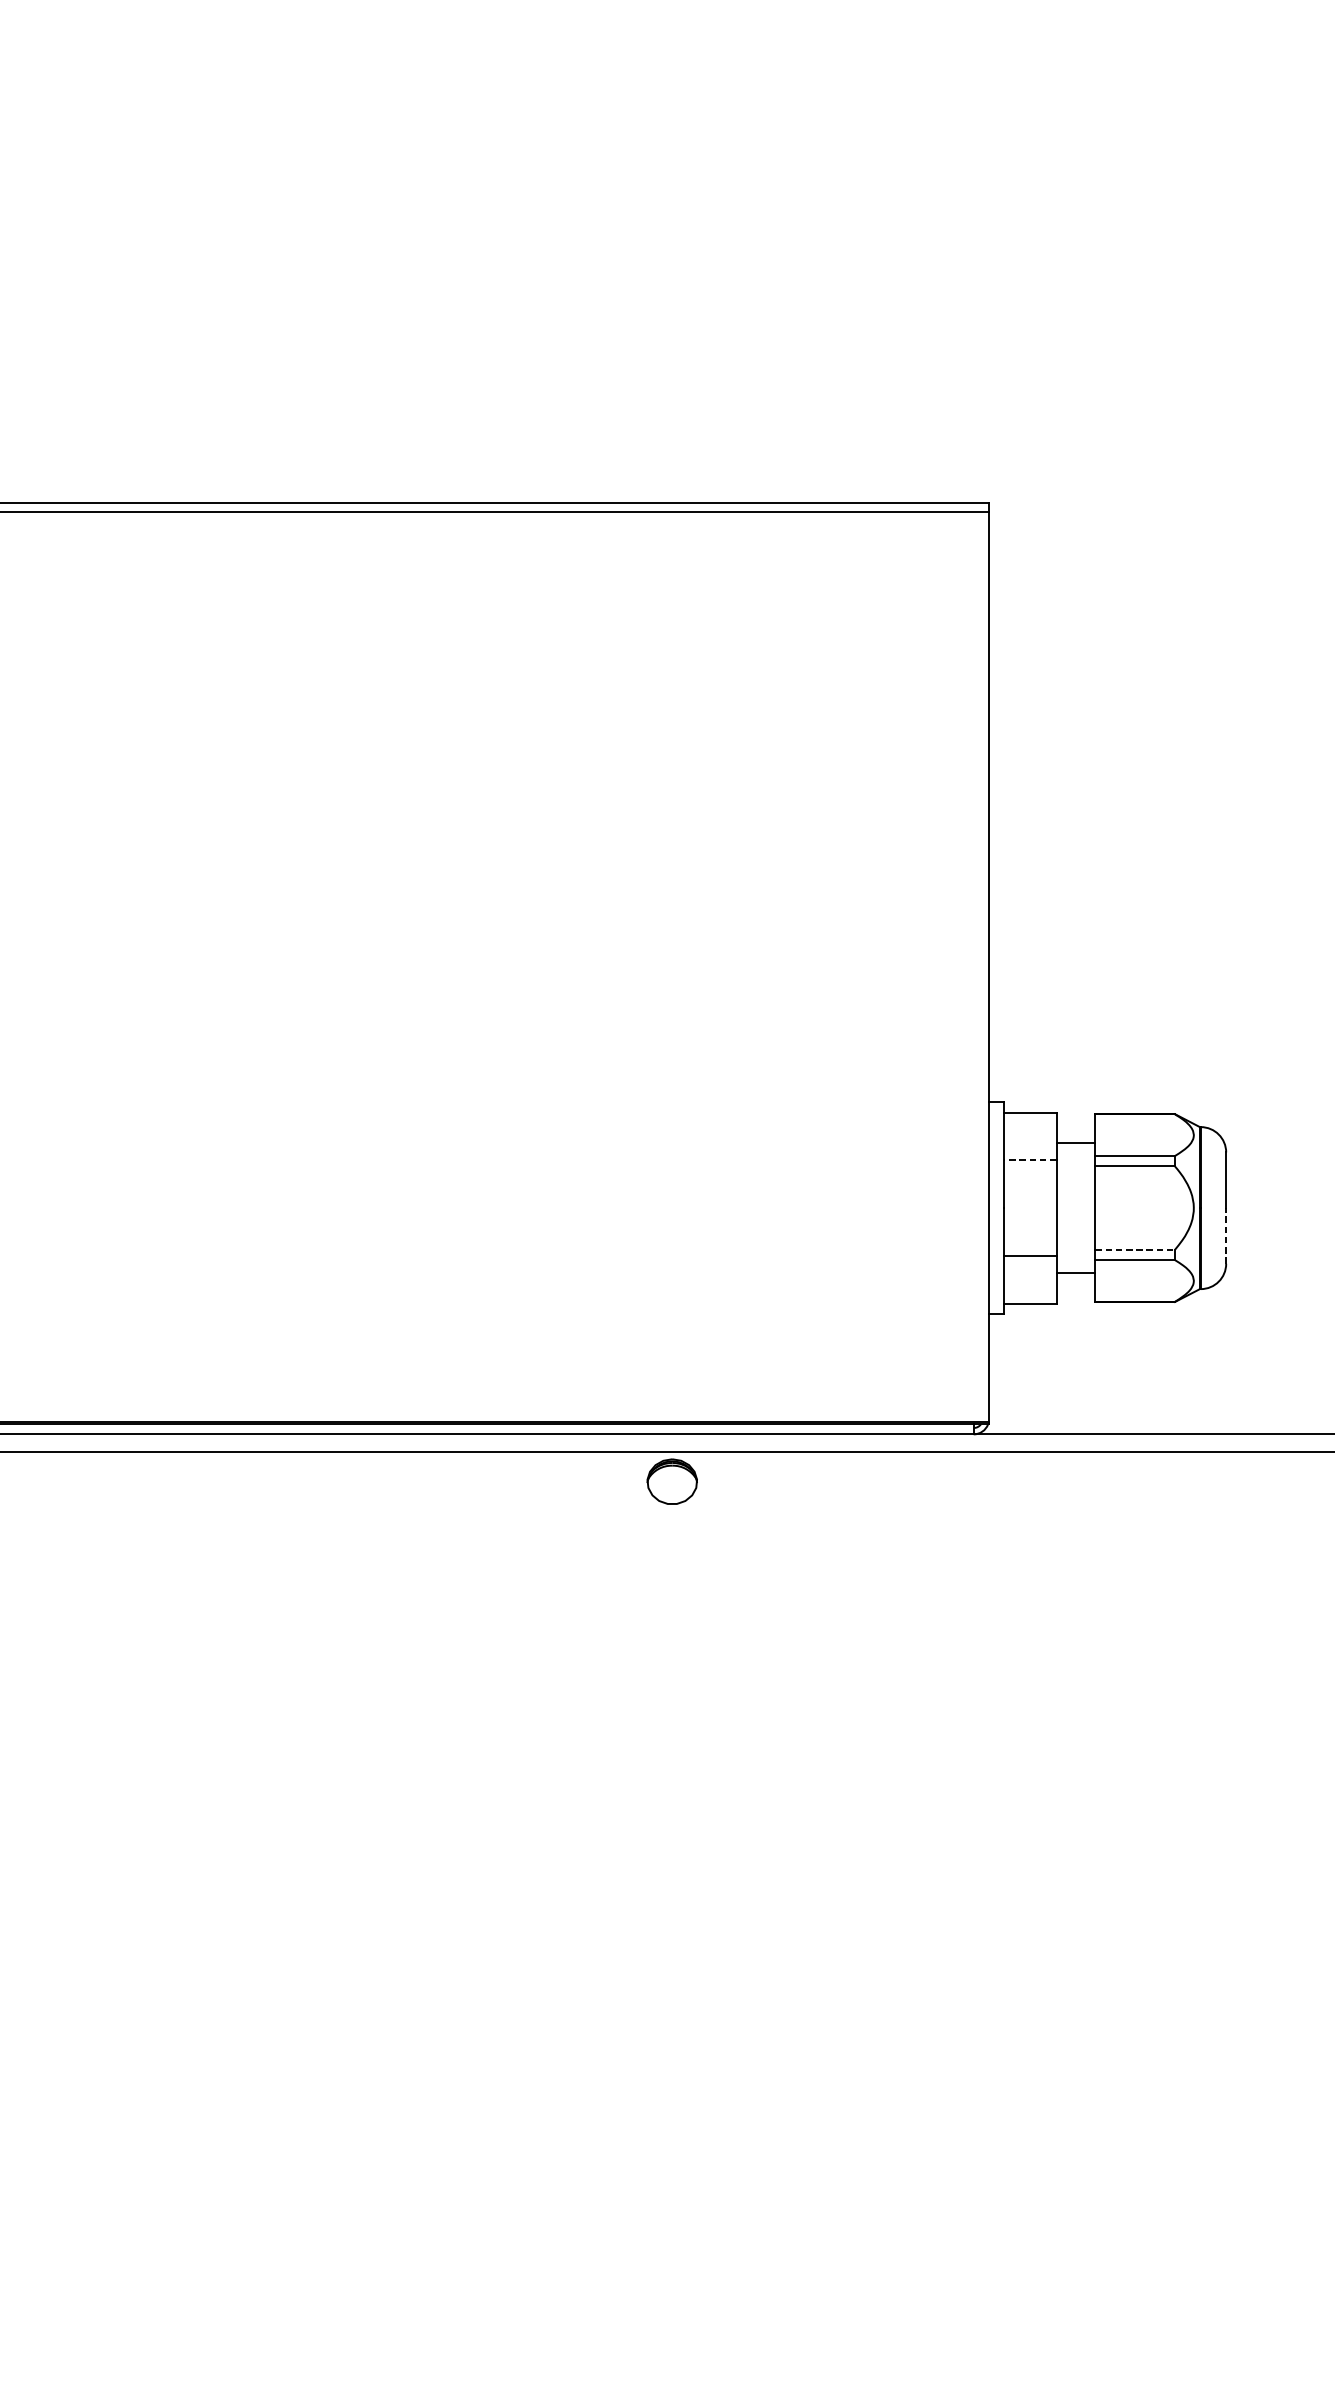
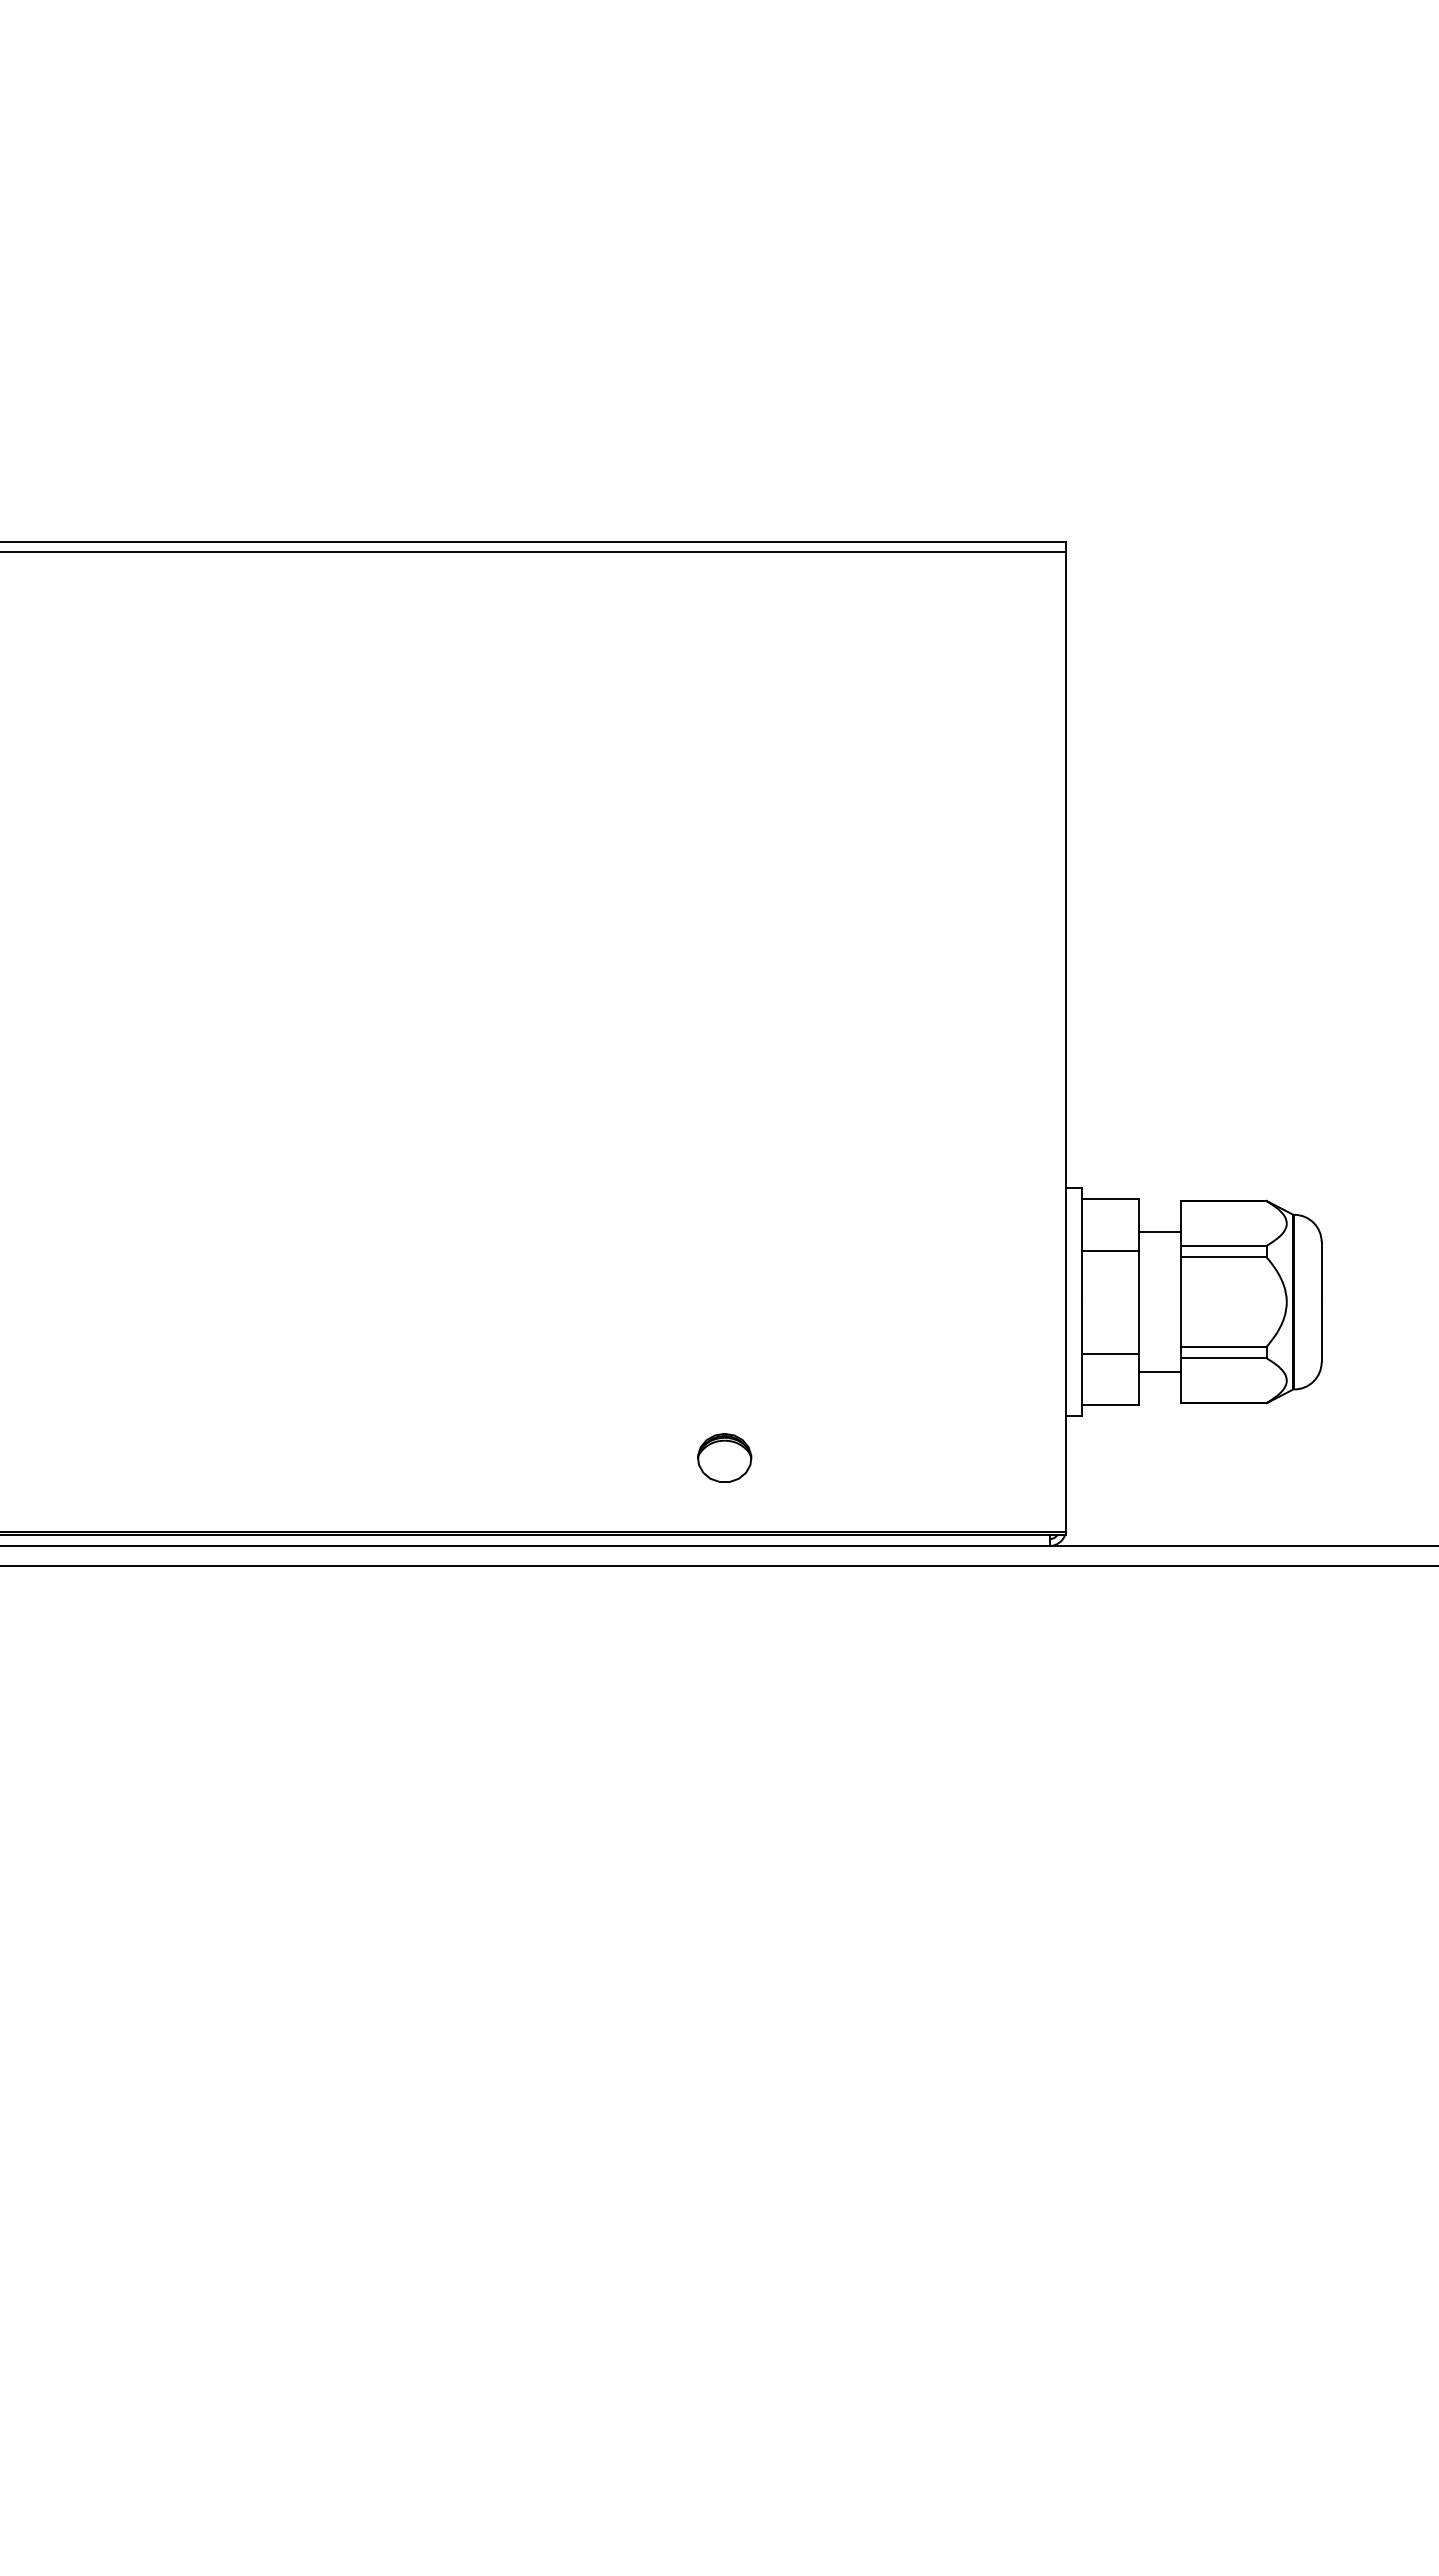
line: (1030, 1160) -> (1110, 1250), dashed -> solid
line: (1226, 1236) -> (1321, 1332), dashed -> solid
line: (1135, 1250) -> (1223, 1347), dashed -> solid
part: (672, 1481) -> (724, 1457), moved

